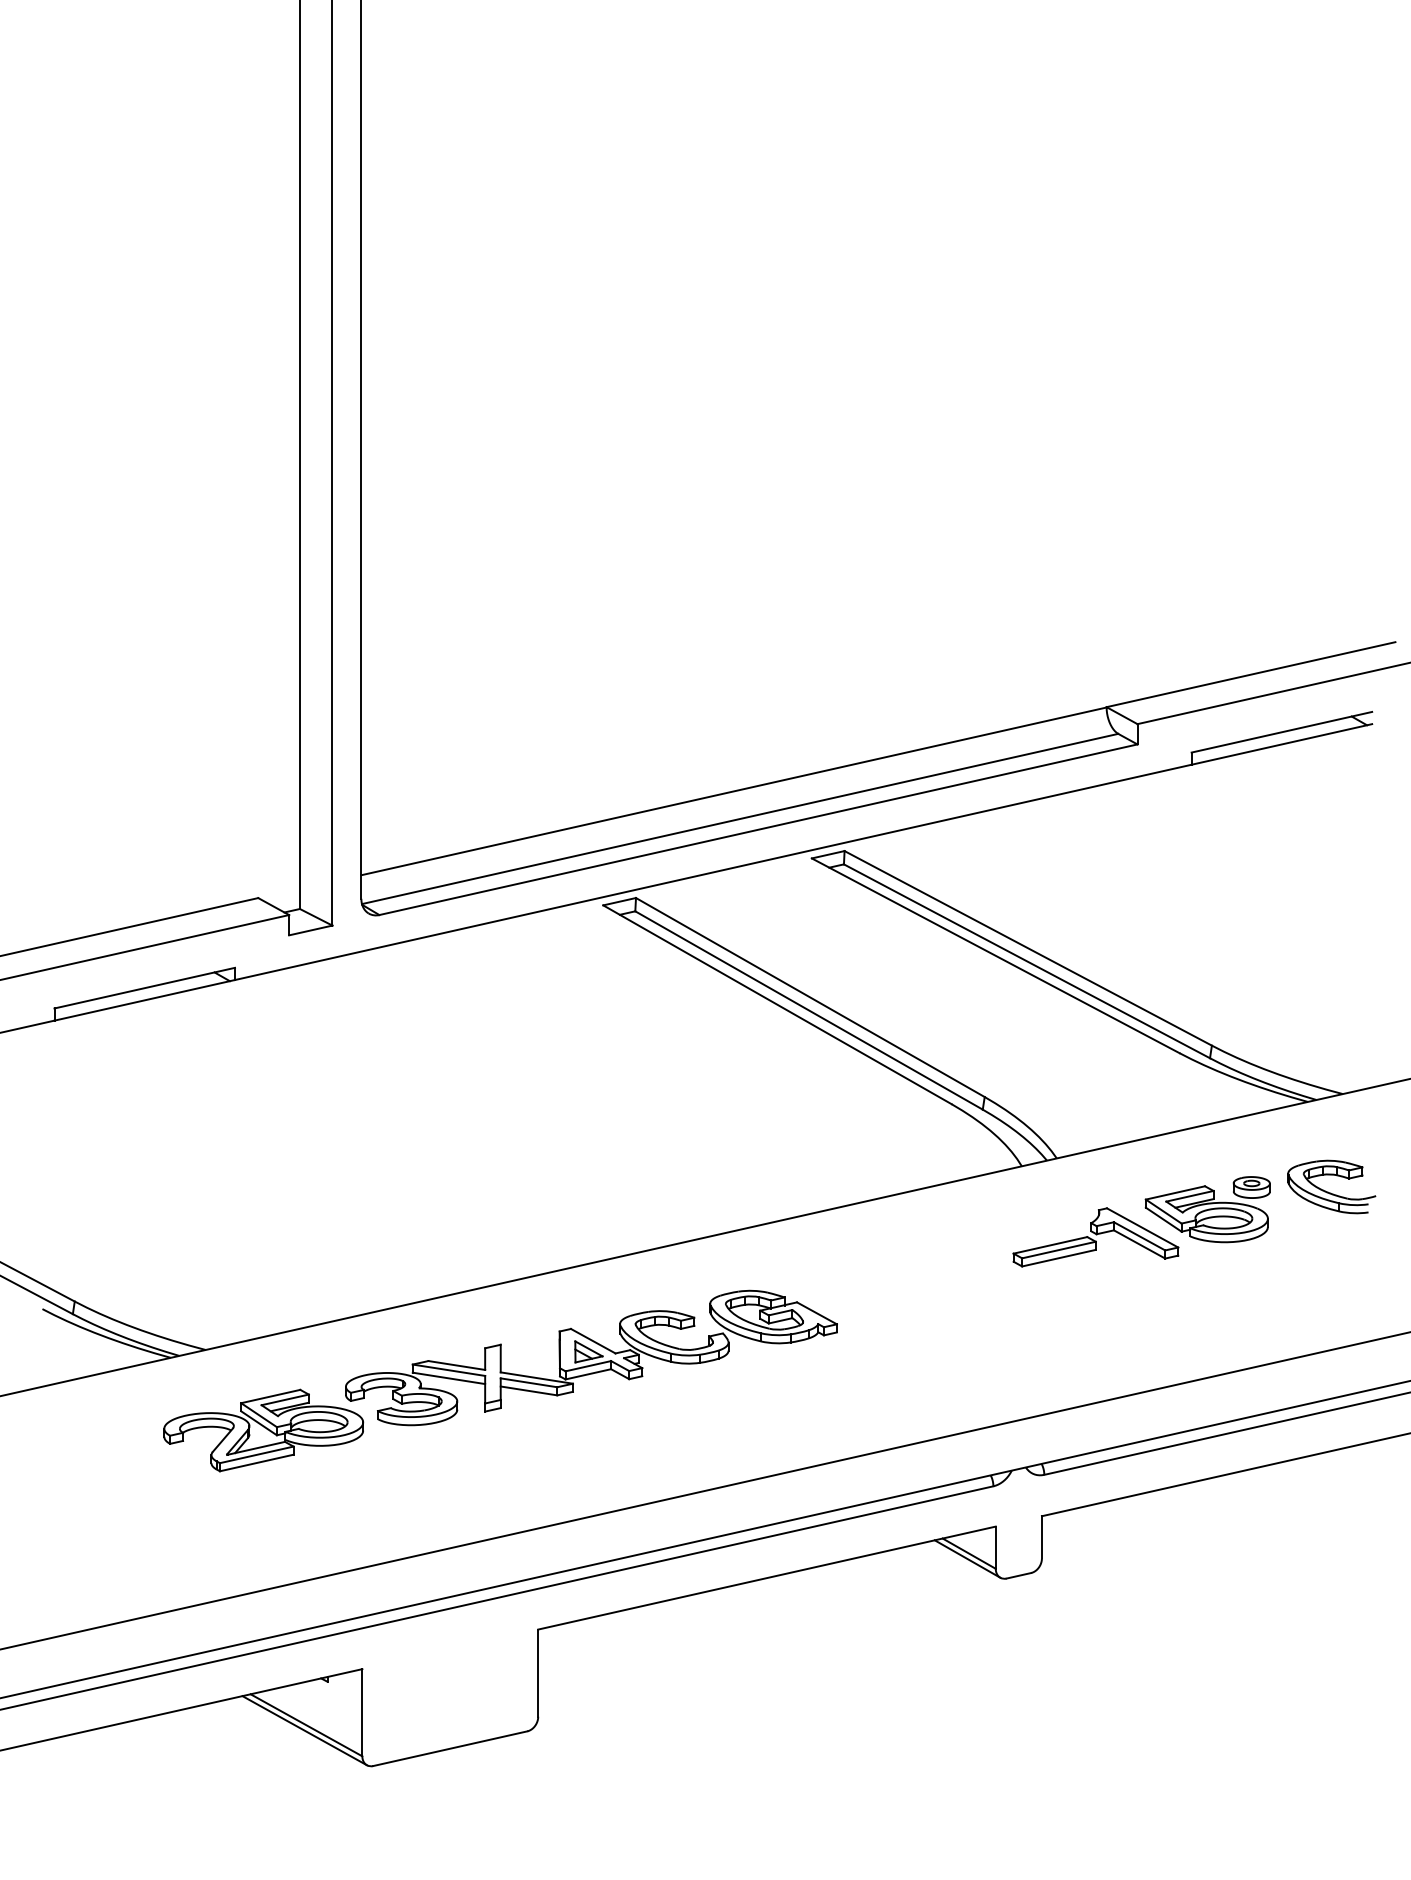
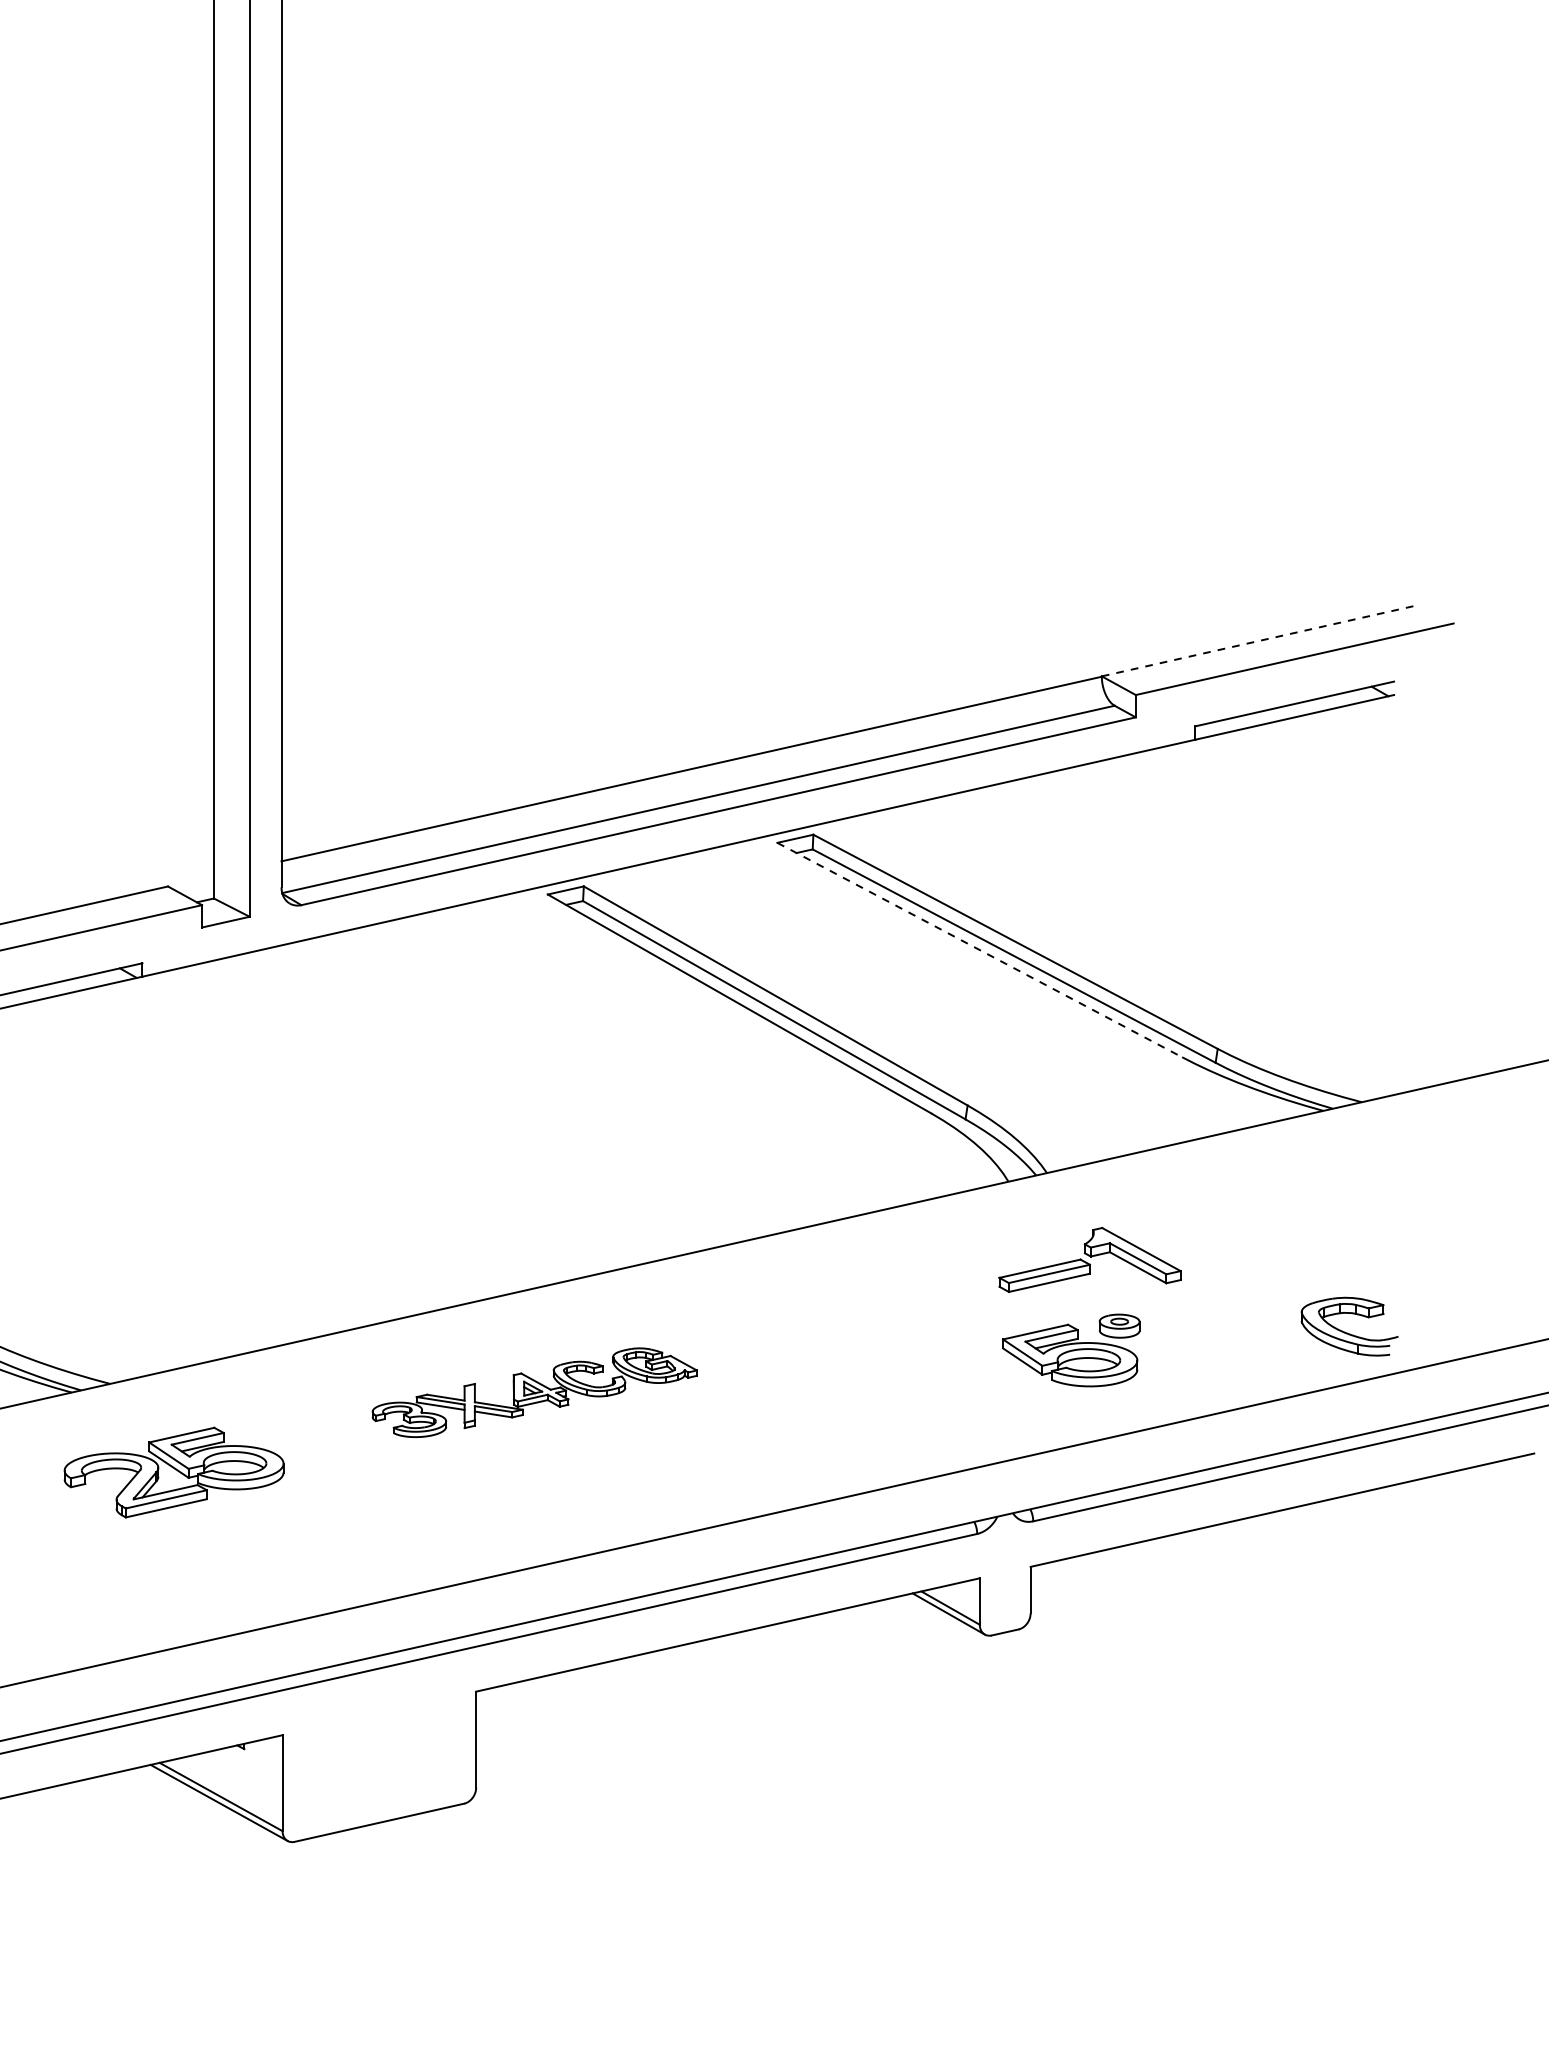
line: (1251, 674) -> (1261, 640), solid -> dashed
line: (996, 956) -> (980, 950), solid -> dashed
part: (1331, 1186) -> (1349, 1326), moved
part: (1207, 1209) -> (1070, 1350), moved
part: (591, 1357) -> (534, 1392), size x0.6

